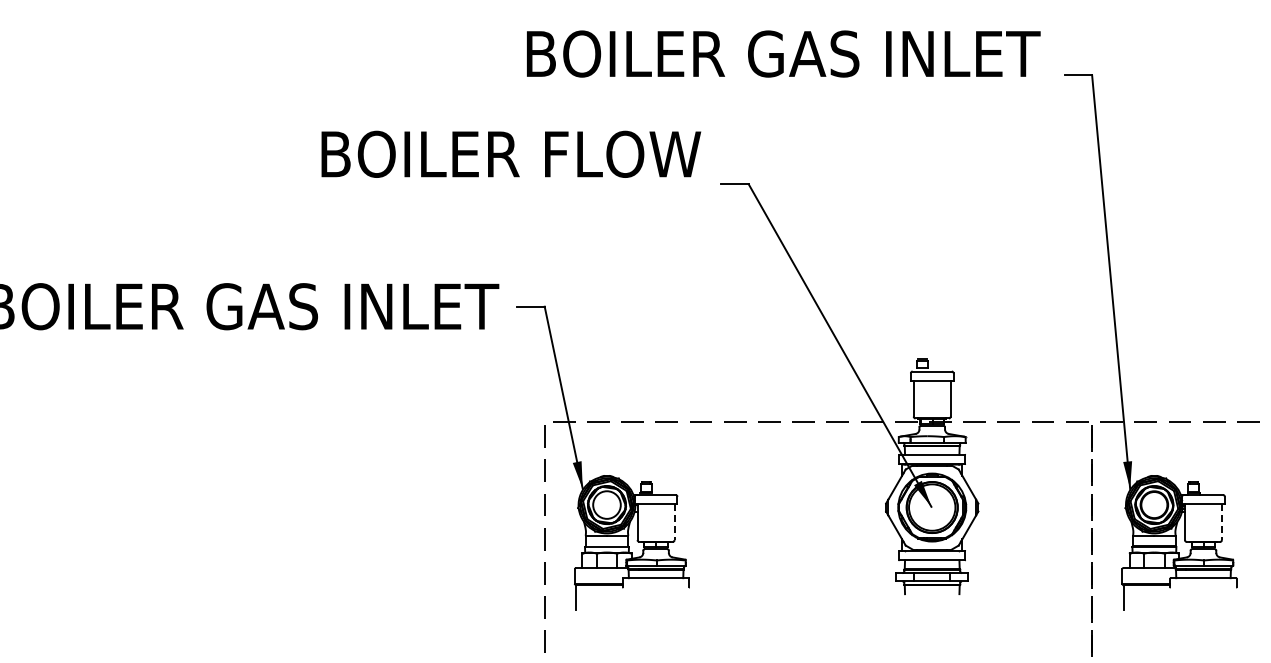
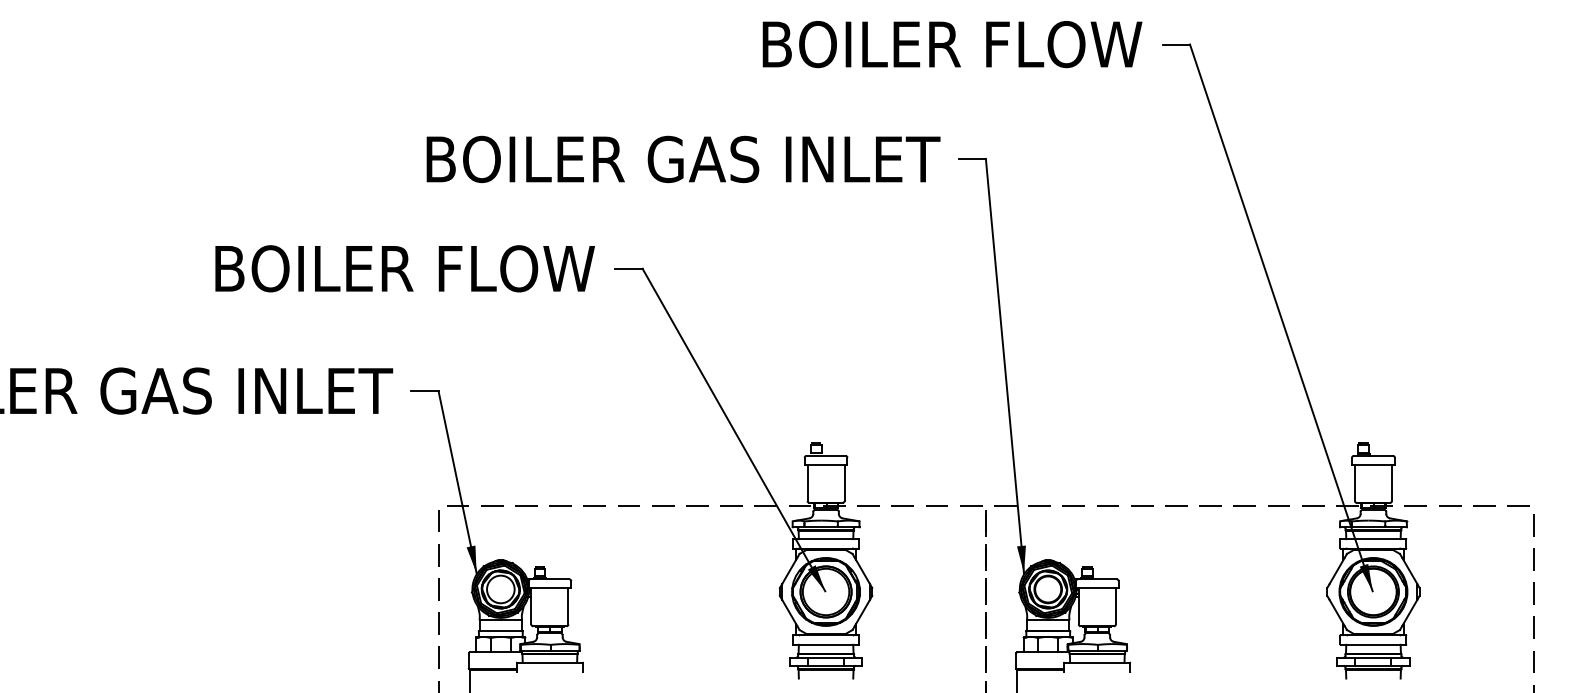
text: (783, 54) -> (683, 159), moved
text: (510, 154) -> (404, 268), moved
line: (674, 522) -> (568, 606), dashed -> solid
line: (1221, 522) -> (1115, 606), dashed -> solid

